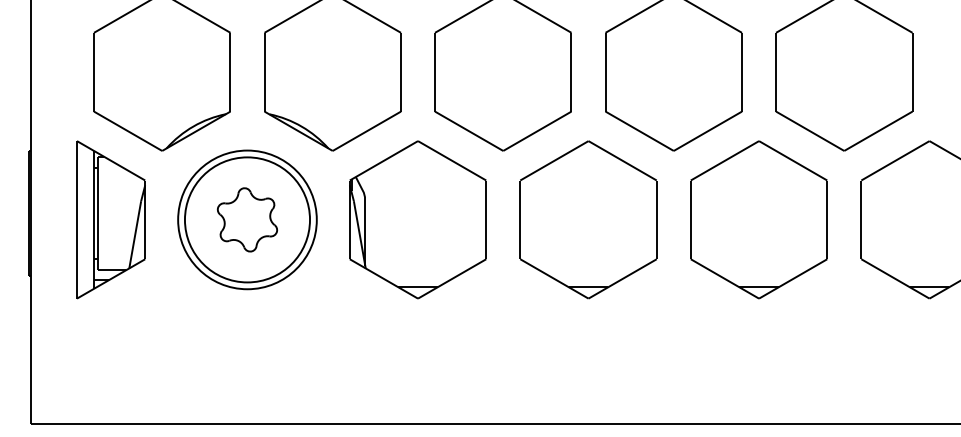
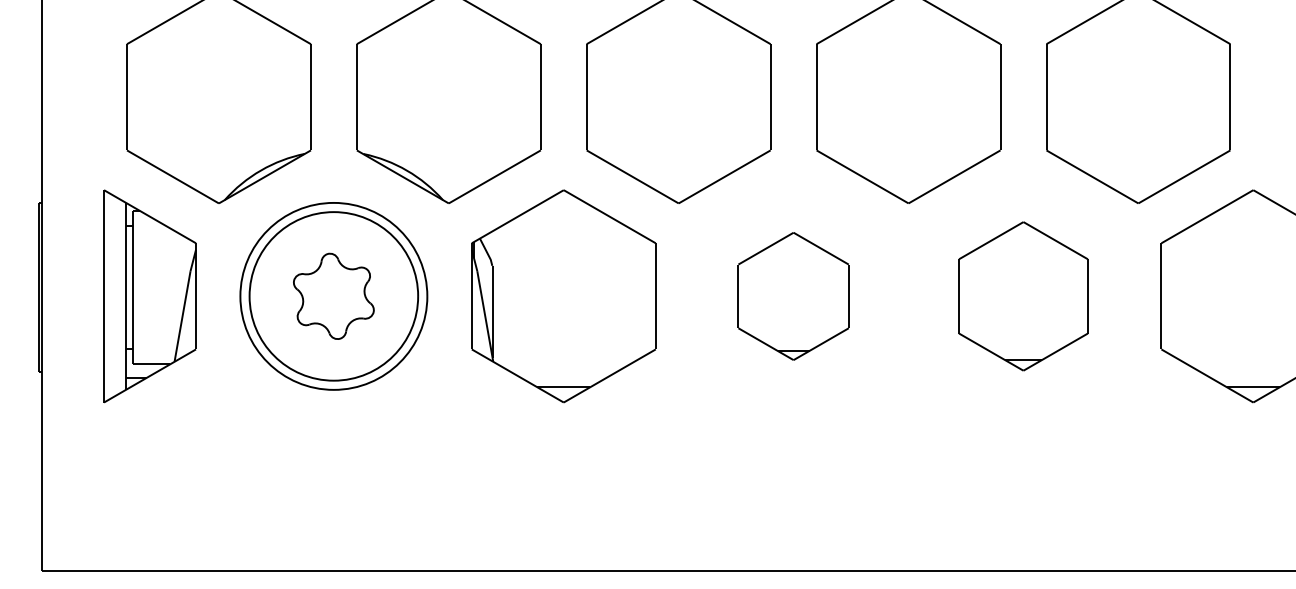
part: (588, 219) -> (793, 295), size x0.6
part: (758, 219) -> (1022, 295), size x0.7

